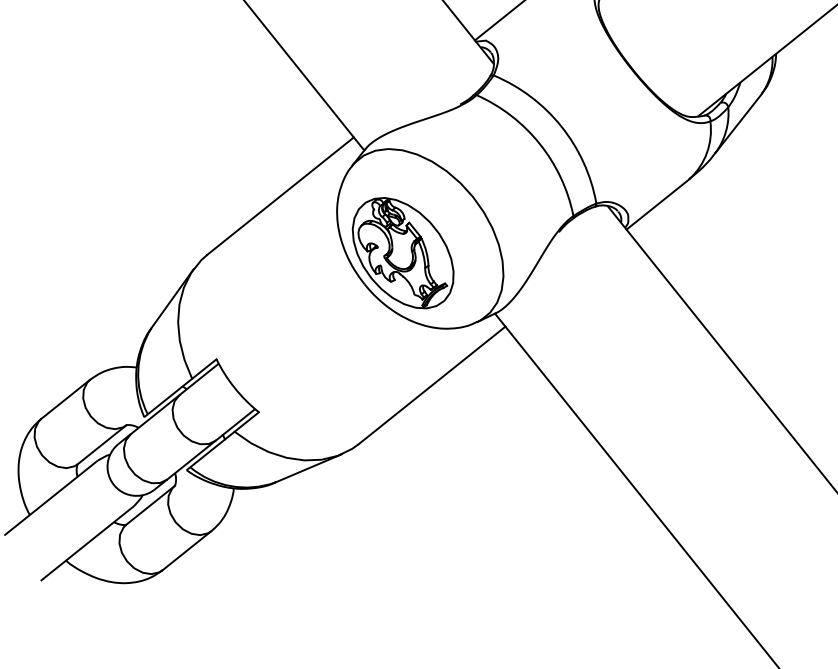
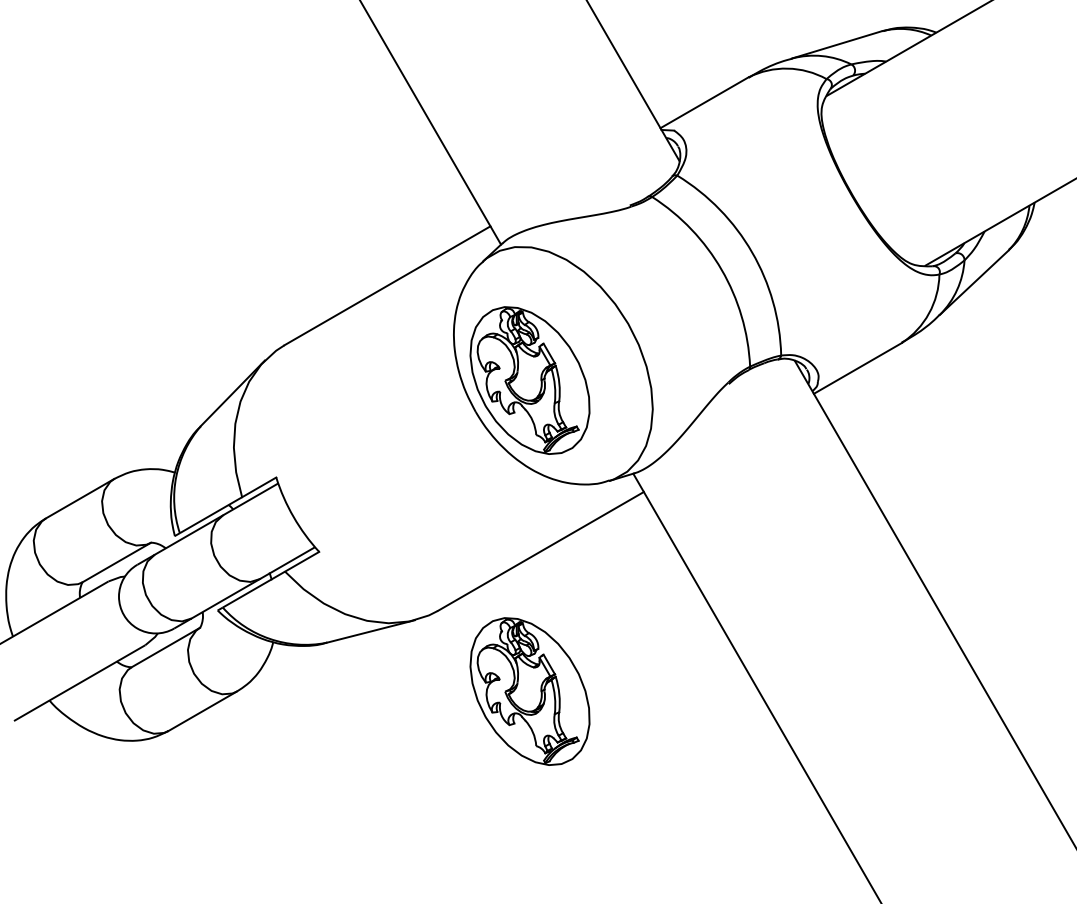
part: (439, 496) -> (529, 691), added

